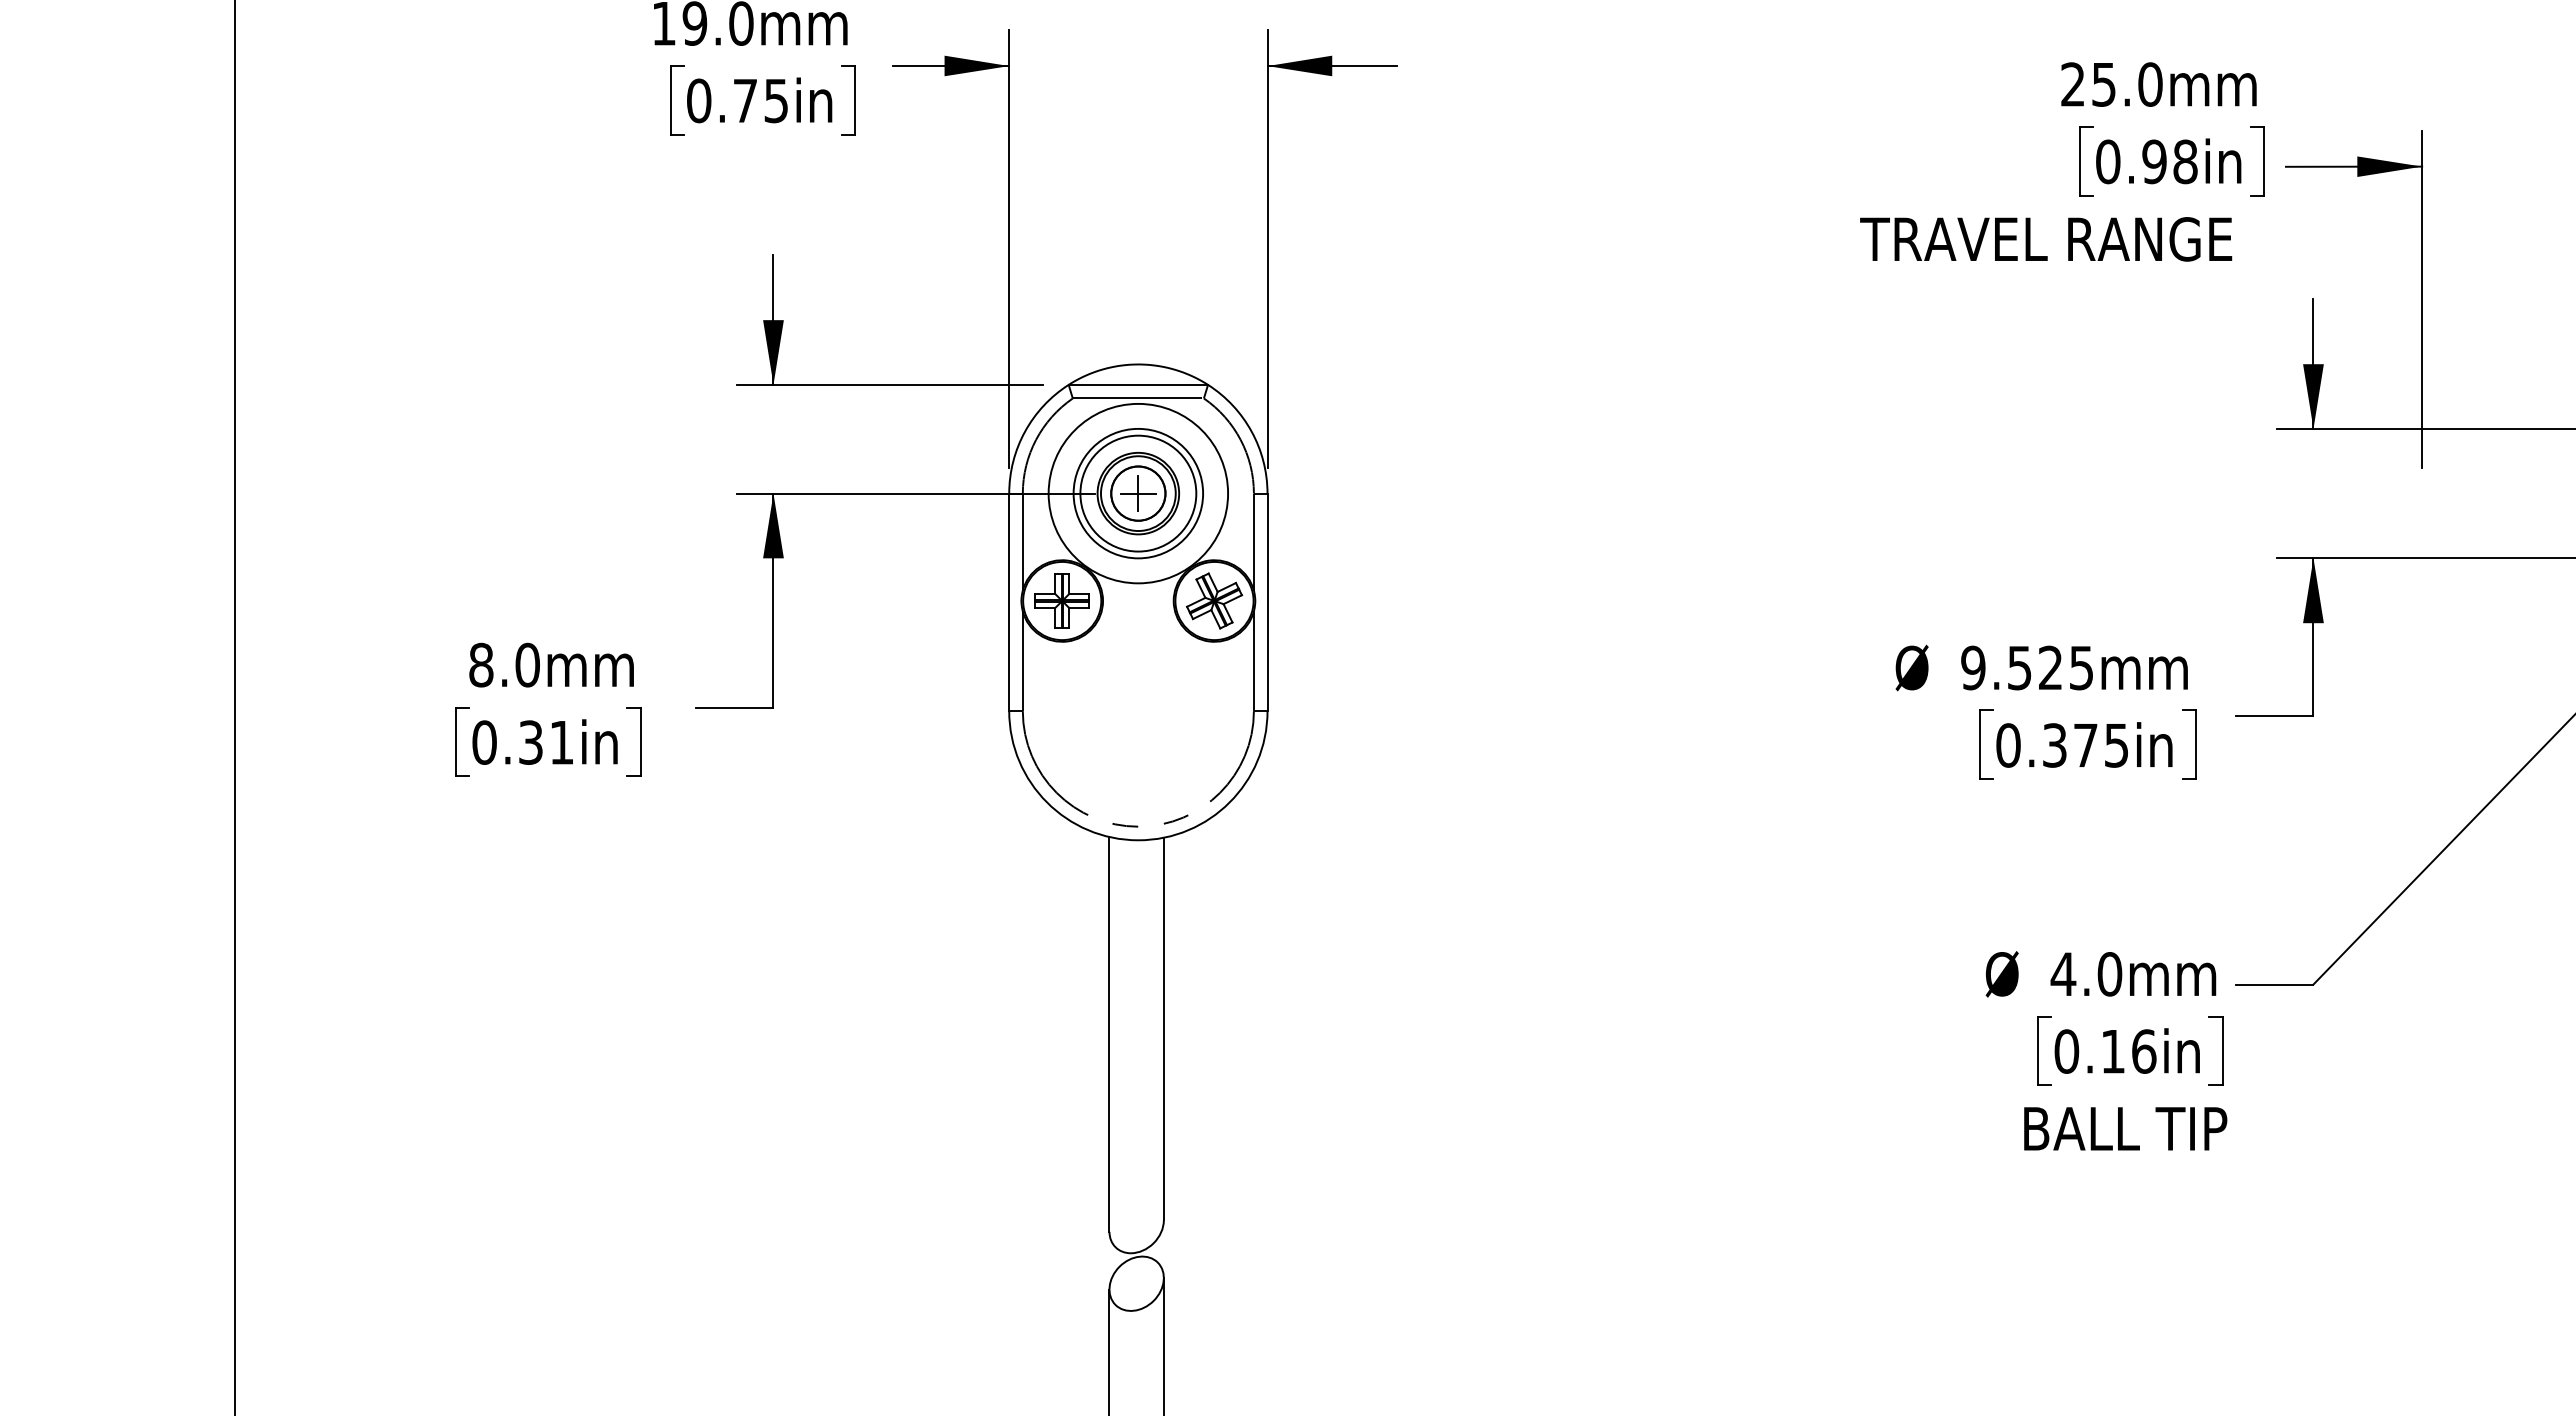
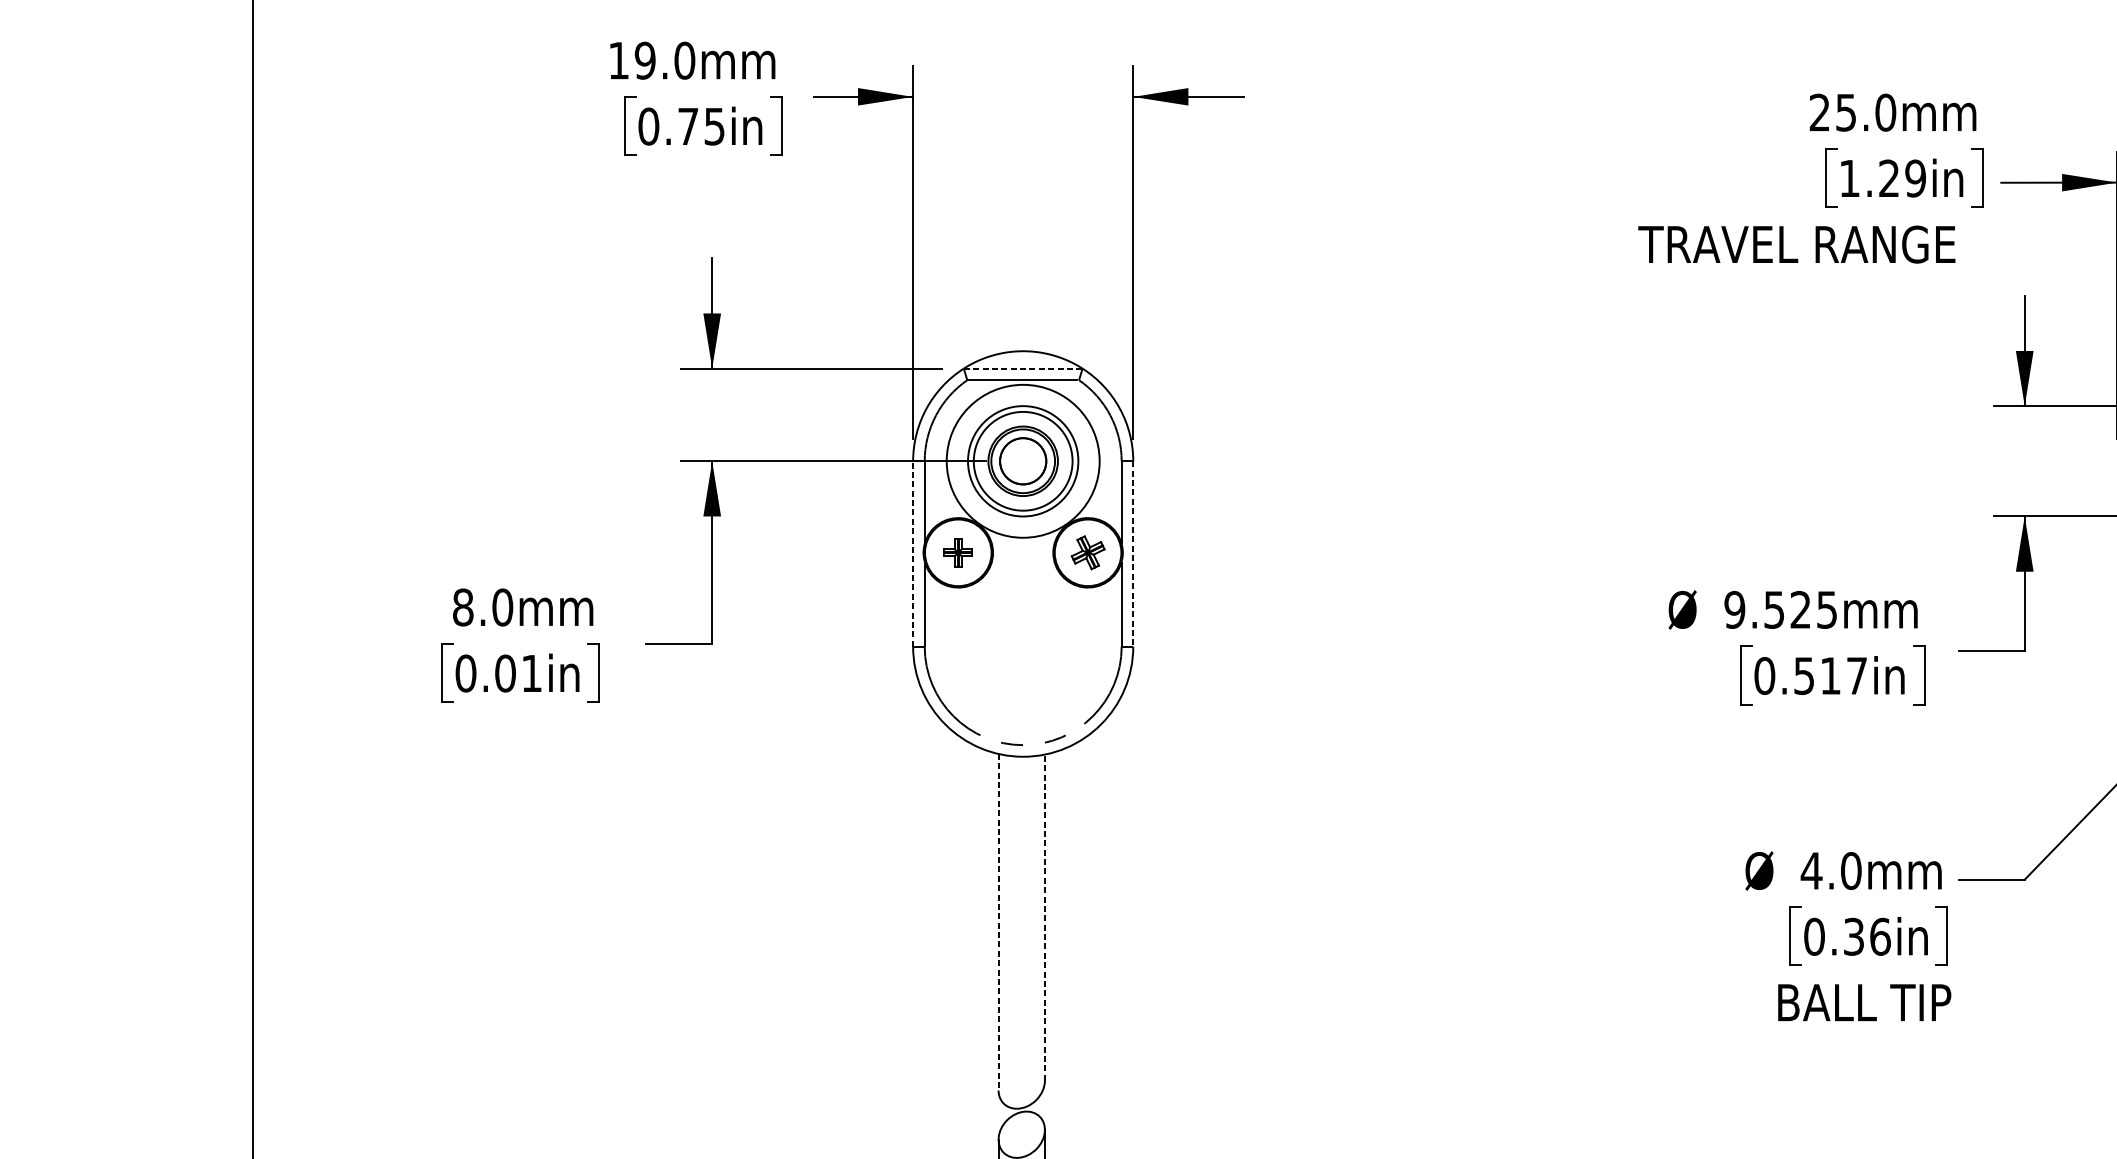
text: (2146, 161) -> (1882, 178), 0.98in -> 1.29in
line: (1138, 384) -> (1023, 368), solid -> dashed
part: (1138, 493) -> (1023, 461), removed
part: (1061, 600) -> (957, 552), size x0.6
part: (1214, 600) -> (1088, 552), size x0.7
line: (1009, 602) -> (913, 554), solid -> dashed
line: (1267, 602) -> (1133, 554), solid -> dashed
text: (530, 742) -> (505, 673), 0.31in -> 0.01in
text: (2085, 745) -> (1830, 675), 0.375in -> 0.517in
line: (1163, 1028) -> (1044, 917), solid -> dashed
line: (1109, 1034) -> (998, 922), solid -> dashed
text: (2112, 1051) -> (1853, 936), 0.16in -> 0.36in

